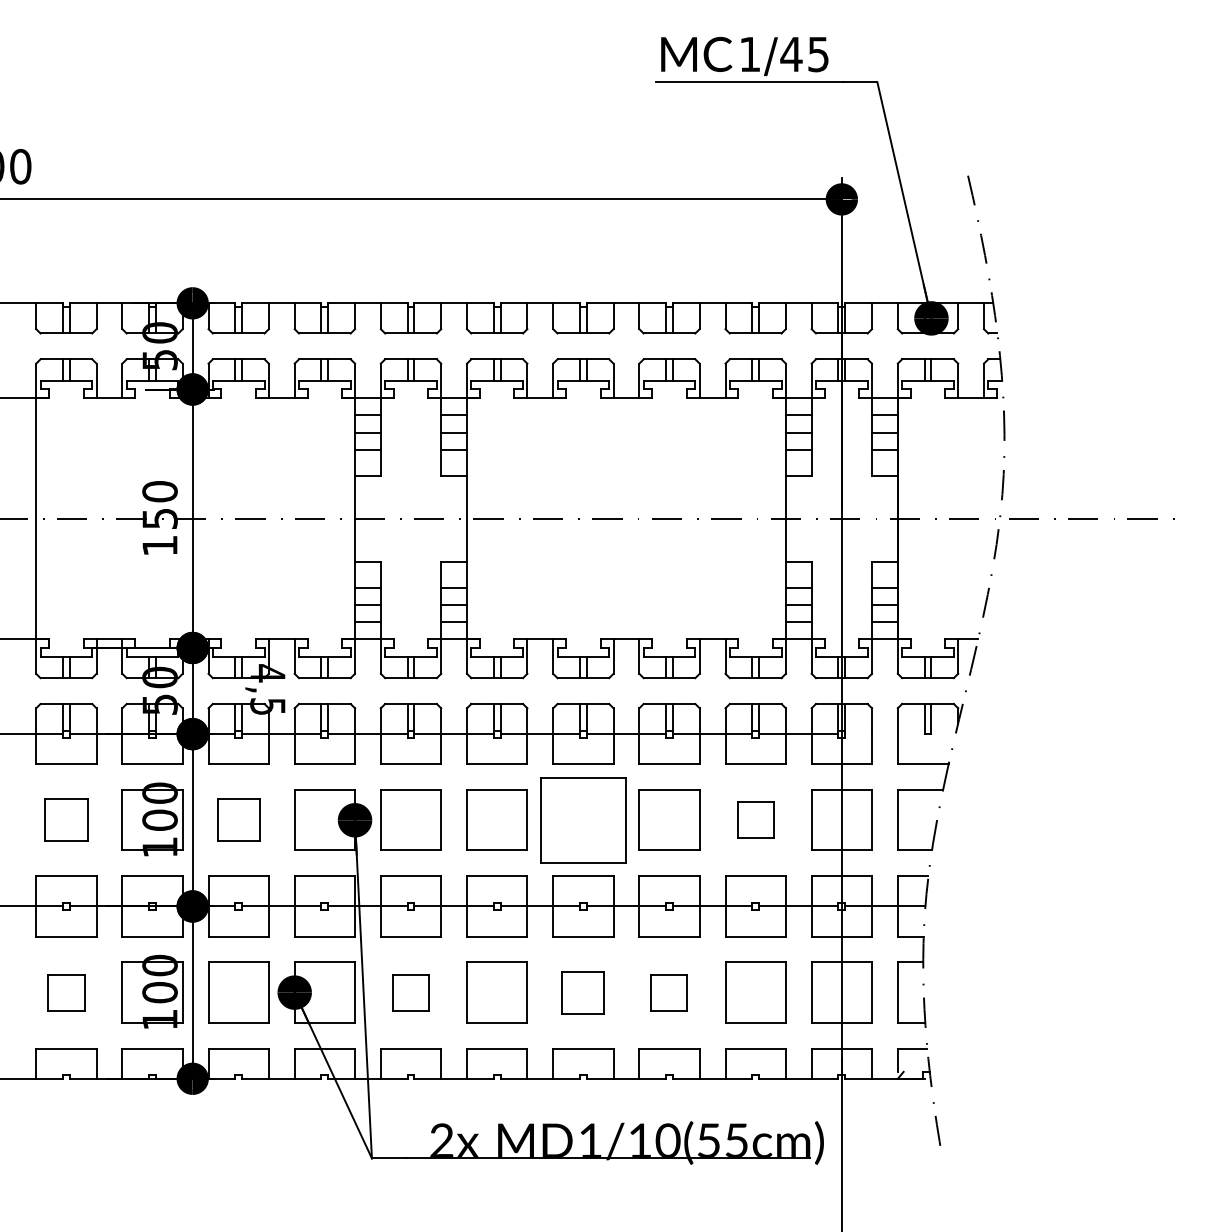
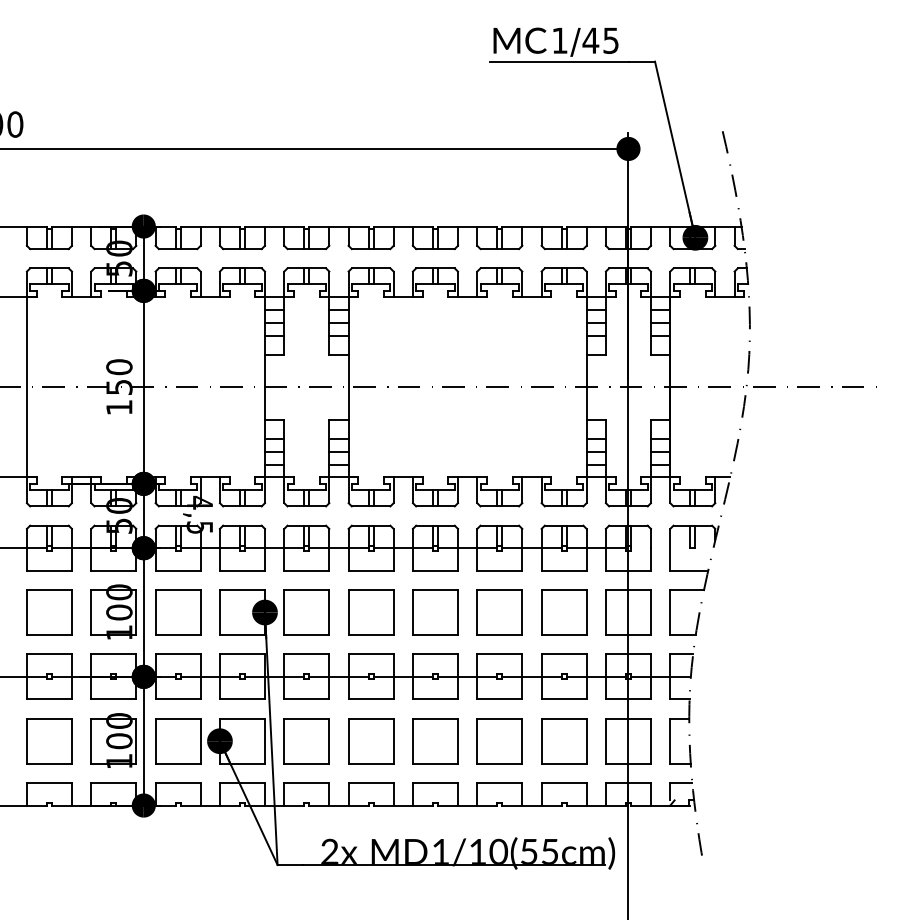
part: (66, 820) -> (49, 612), size x1.43
part: (239, 820) -> (178, 612), size x1.43
part: (583, 820) -> (435, 612), size x0.71
part: (756, 820) -> (564, 612), size x1.67
part: (66, 993) -> (49, 741), size x1.67
part: (410, 993) -> (306, 741), size x1.67
part: (583, 993) -> (435, 741), size x1.43
part: (669, 993) -> (499, 741), size x1.67

